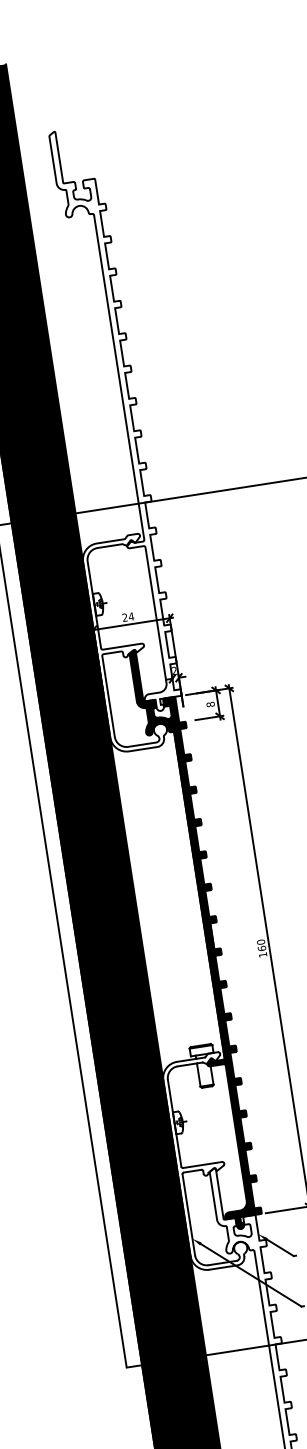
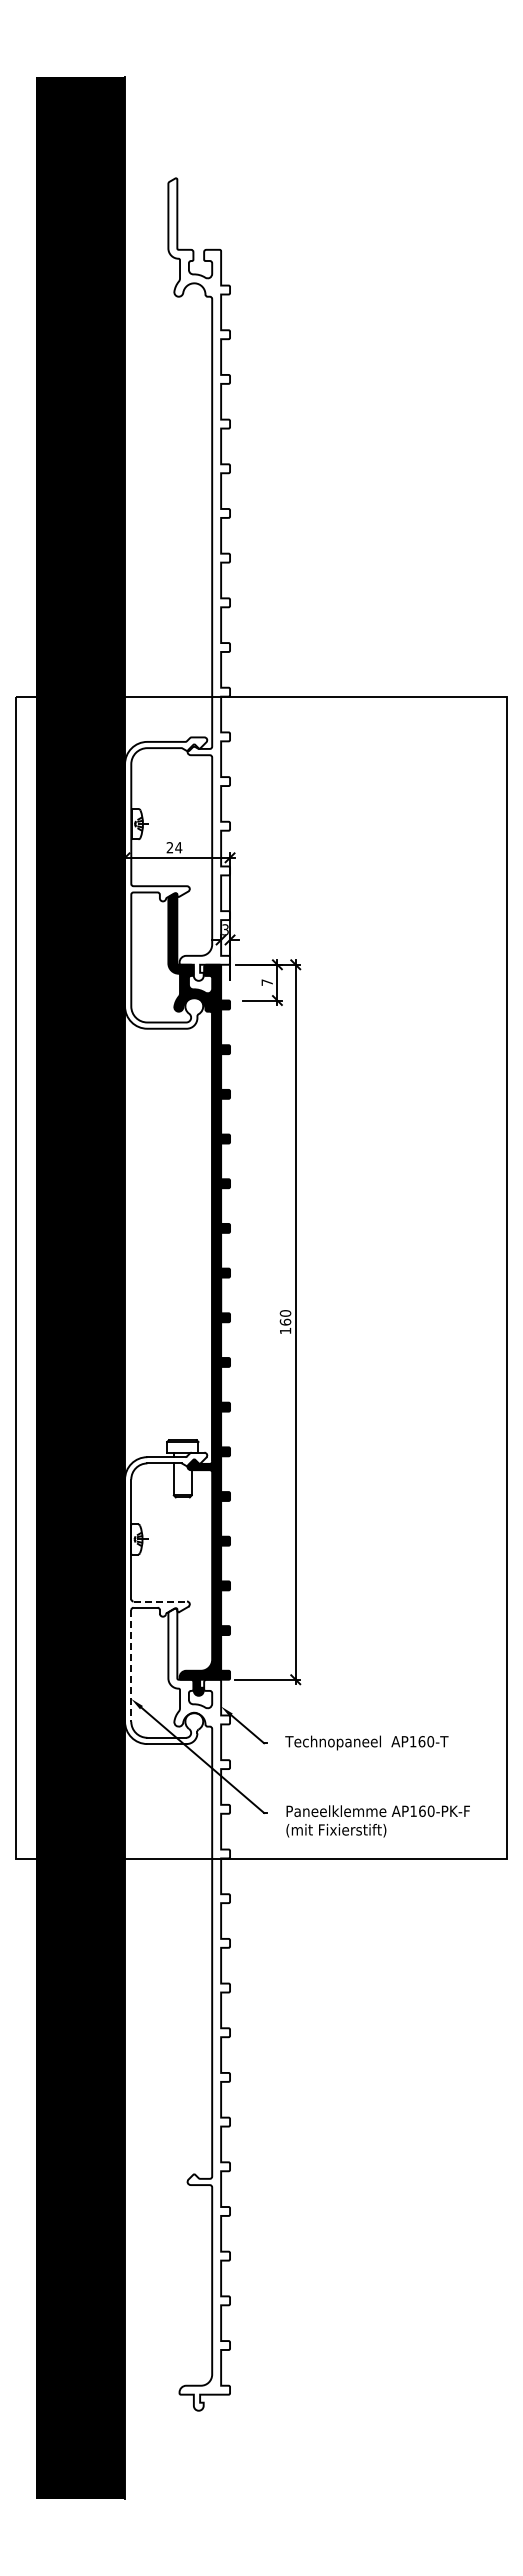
text: (174, 671) -> (225, 930), 2 -> 3
text: (210, 704) -> (266, 982), 8 -> 7
line: (202, 1164) -> (160, 1601), solid -> dashed
line: (188, 1214) -> (131, 1665), solid -> dashed

